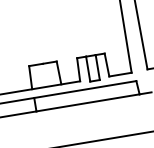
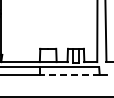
line: (87, 102) -> (69, 74), solid -> dashed

